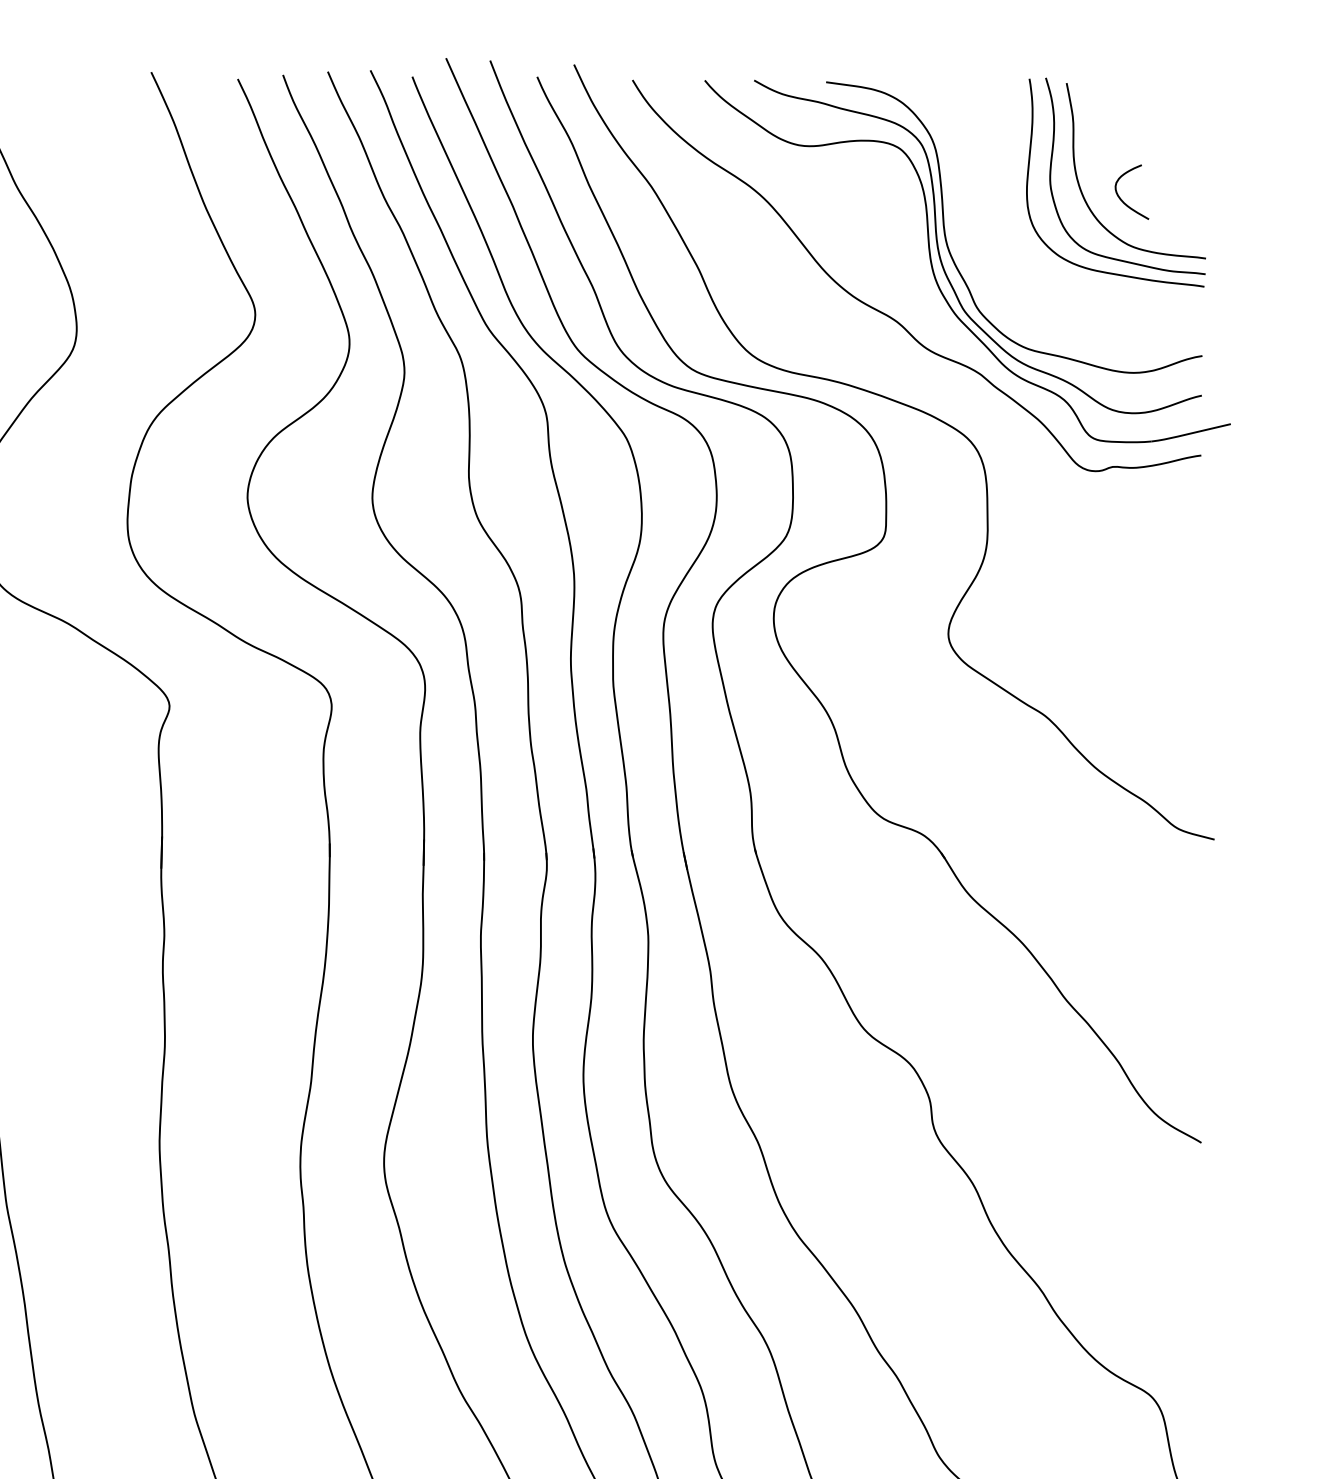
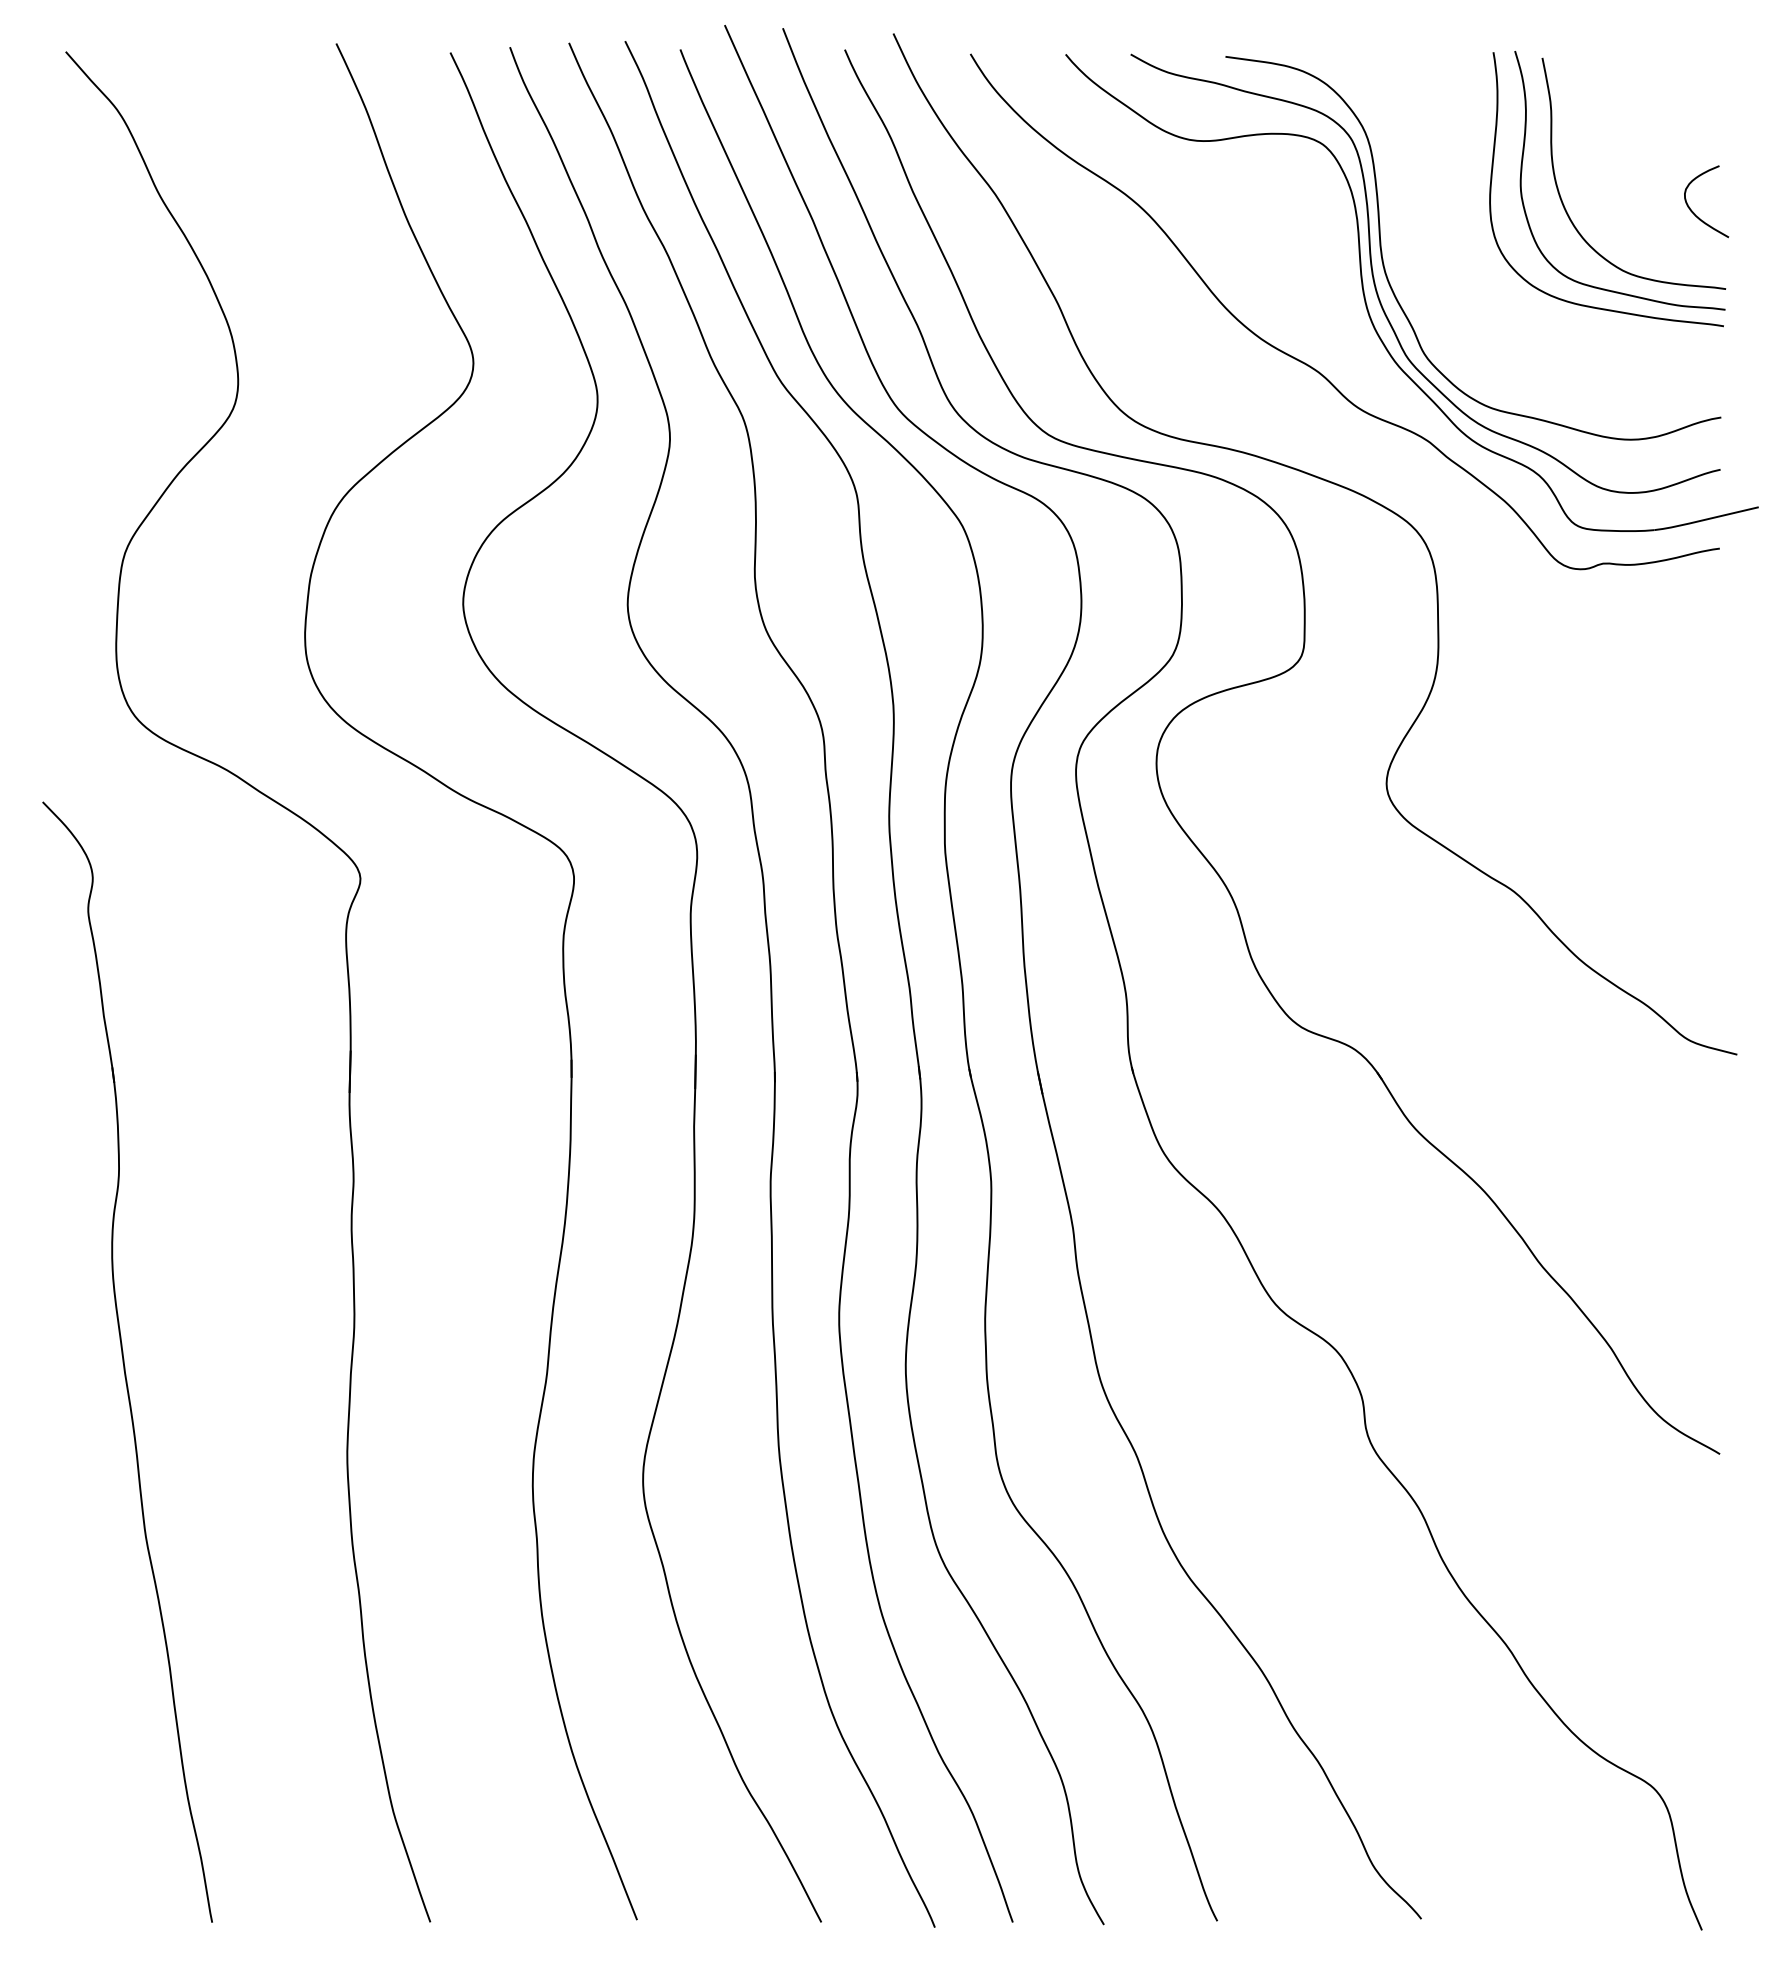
curve: (1122, 200) -> (1694, 212), moved

